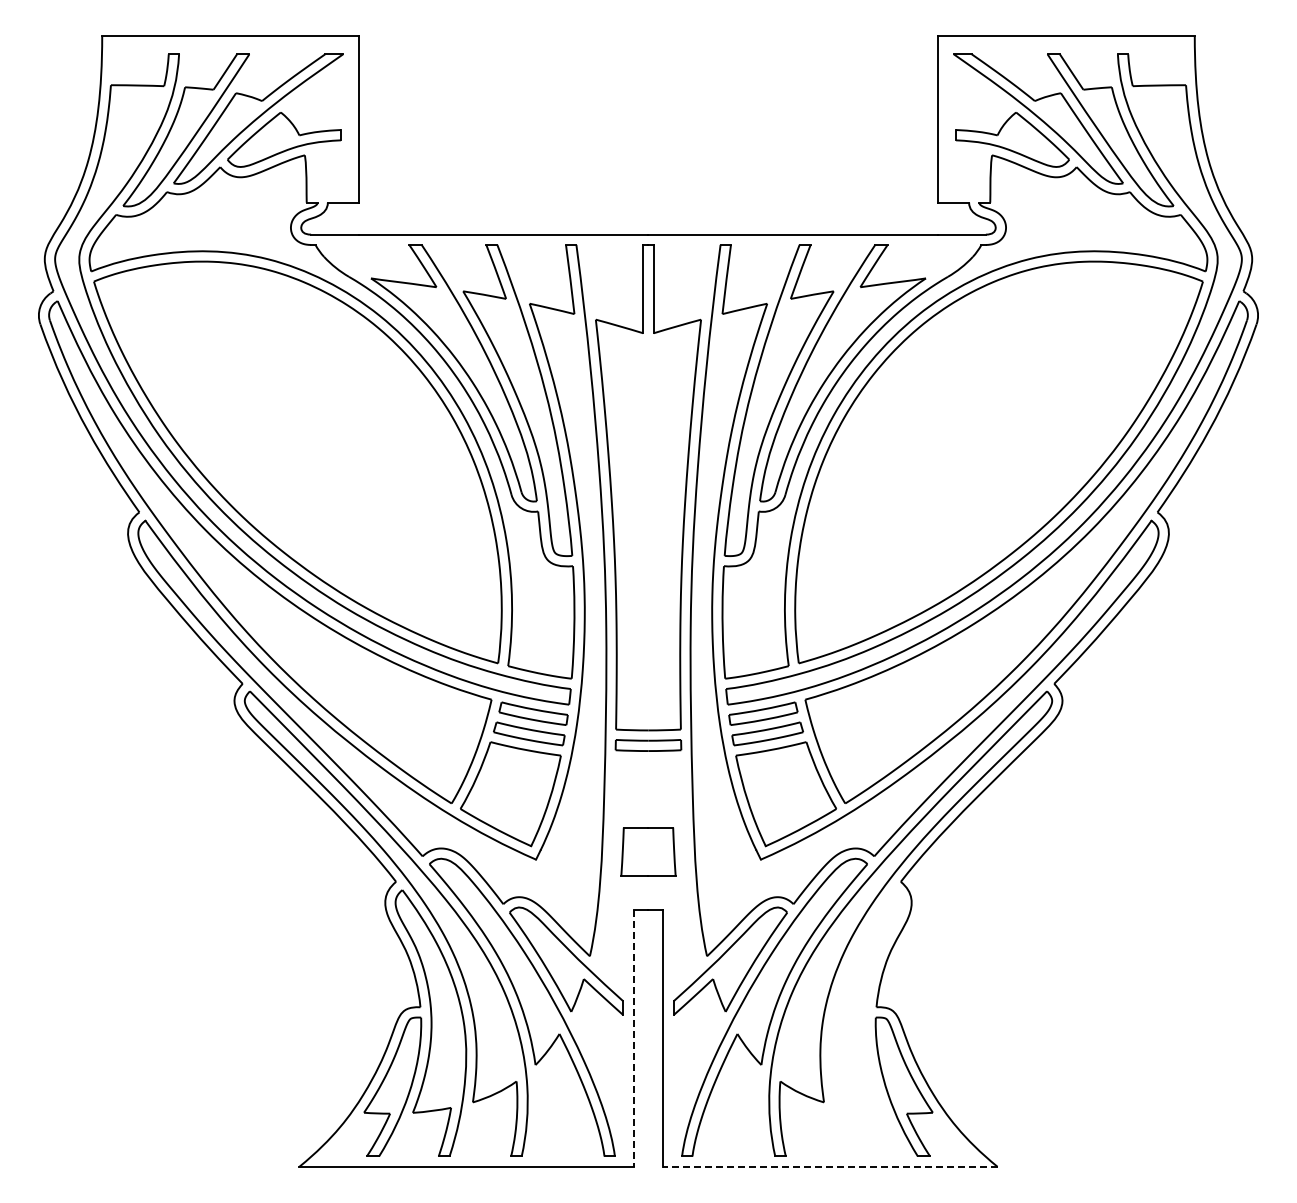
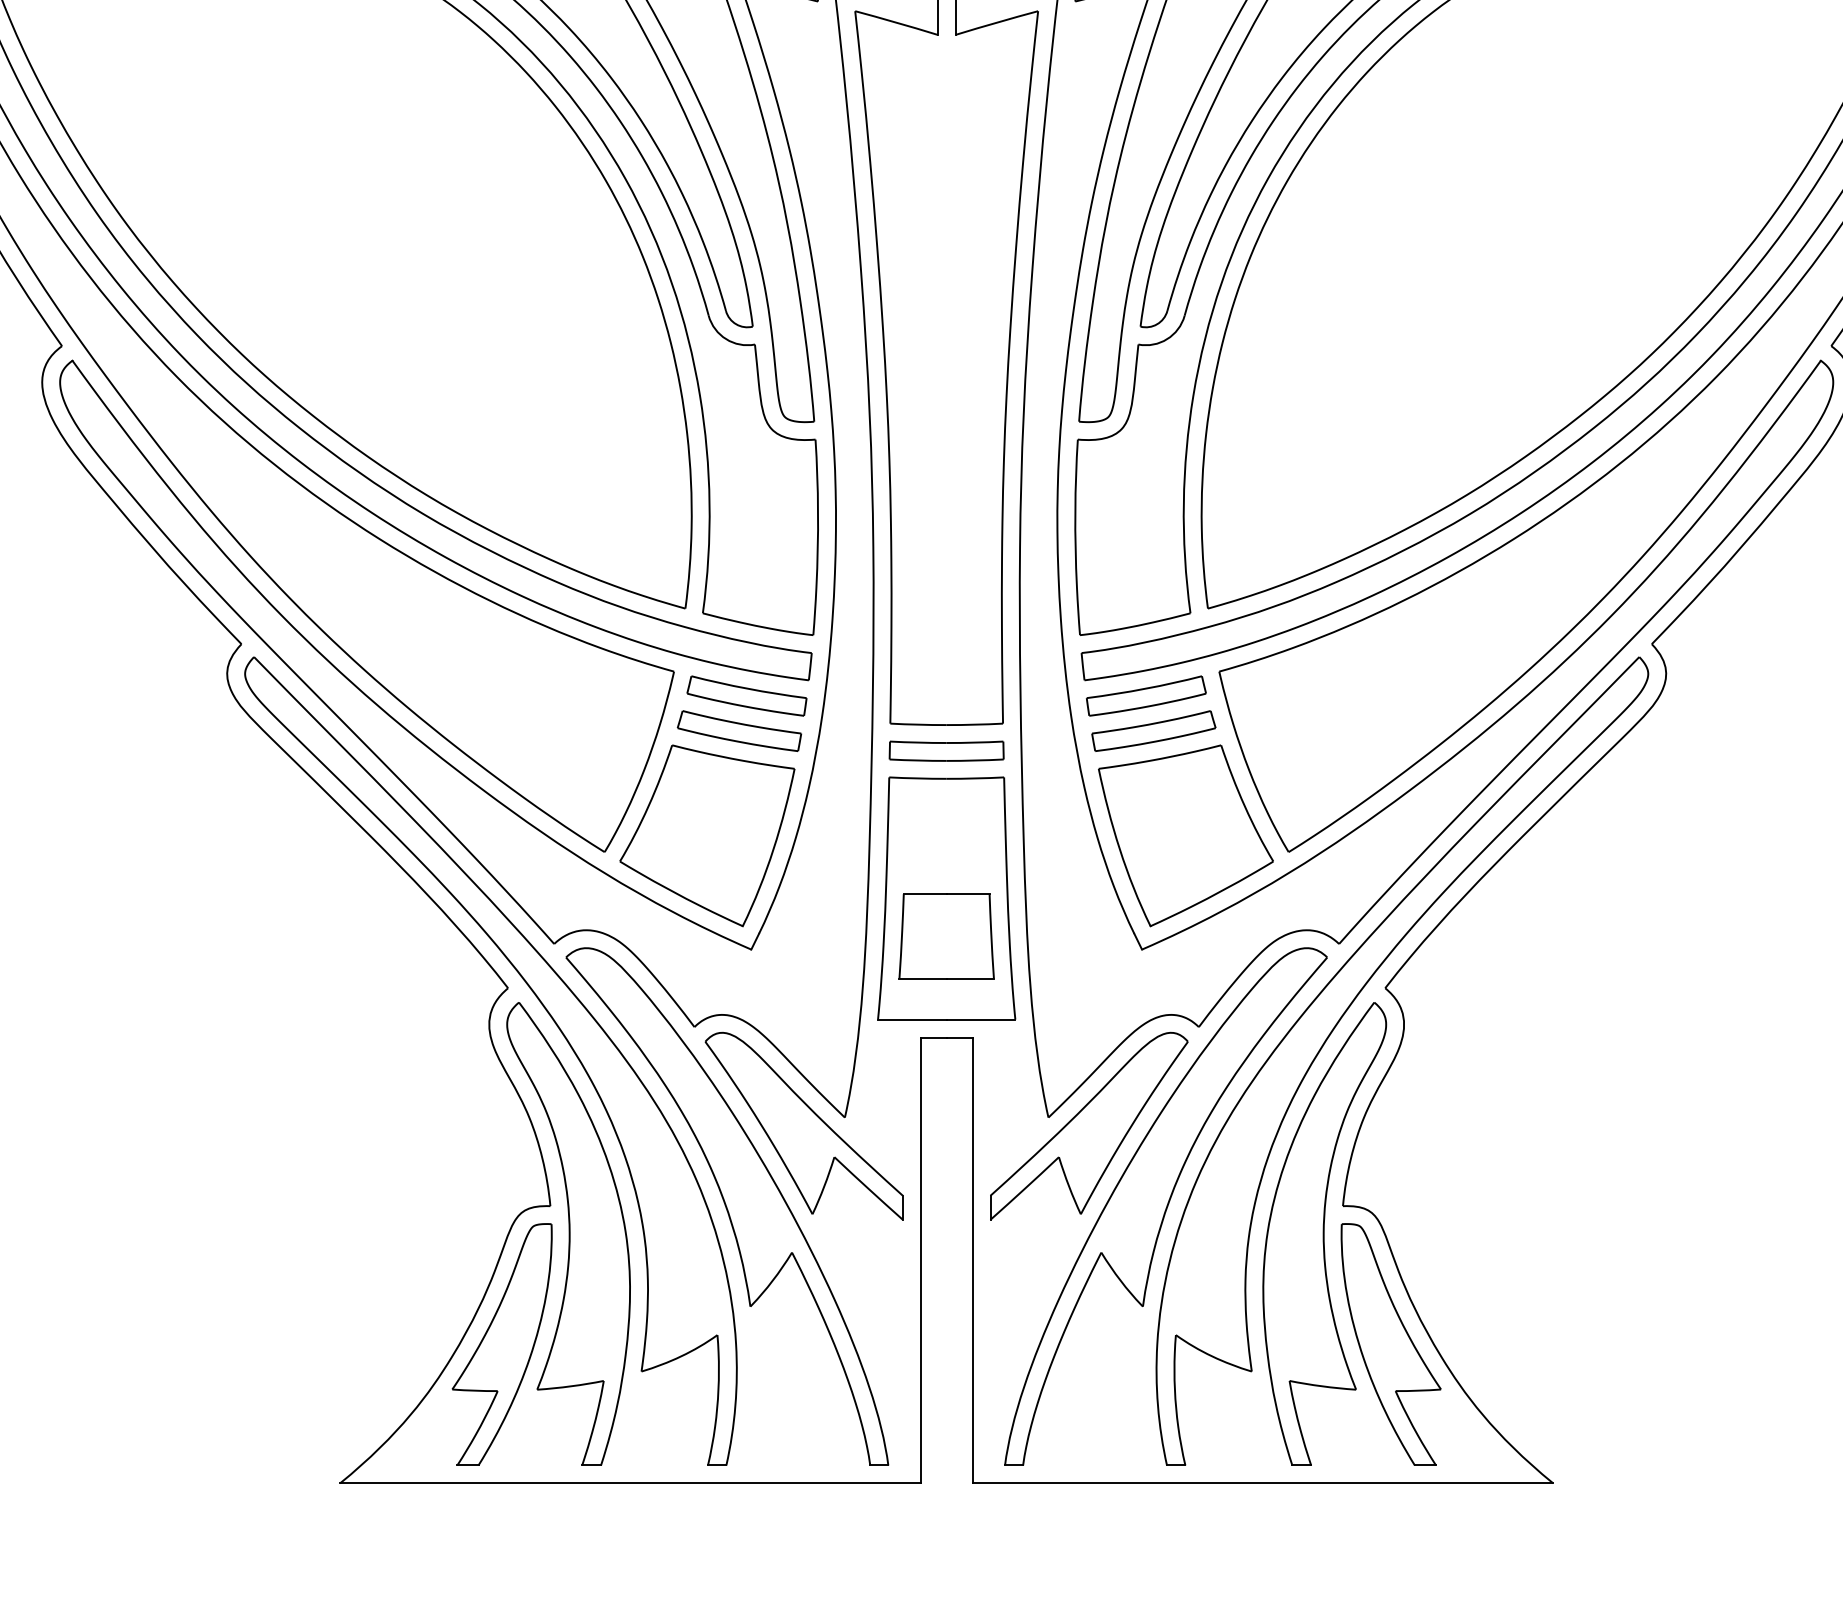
part: (648, 829) -> (946, 897), added
part: (865, 1022) -> (1323, 1232), added
line: (633, 1038) -> (920, 1260), dashed -> solid
line: (829, 1166) -> (1261, 1482), dashed -> solid

